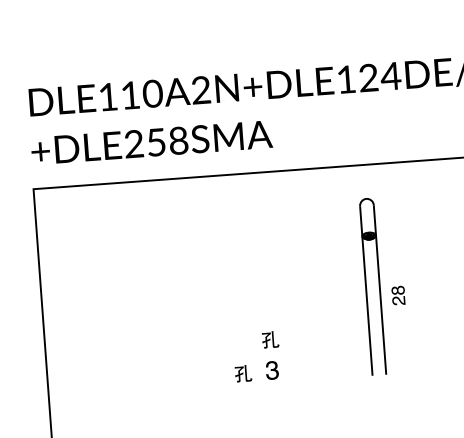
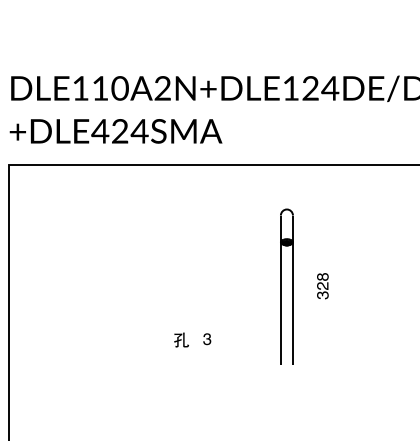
text: (155, 142) -> (119, 131), +DLE258SMA -> +DLE424SMA
part: (372, 286) -> (286, 286), moved
fill: (399, 311) -> (322, 295), added
part: (270, 339) -> (207, 311), removed
part: (272, 370) -> (207, 339), size x0.71

